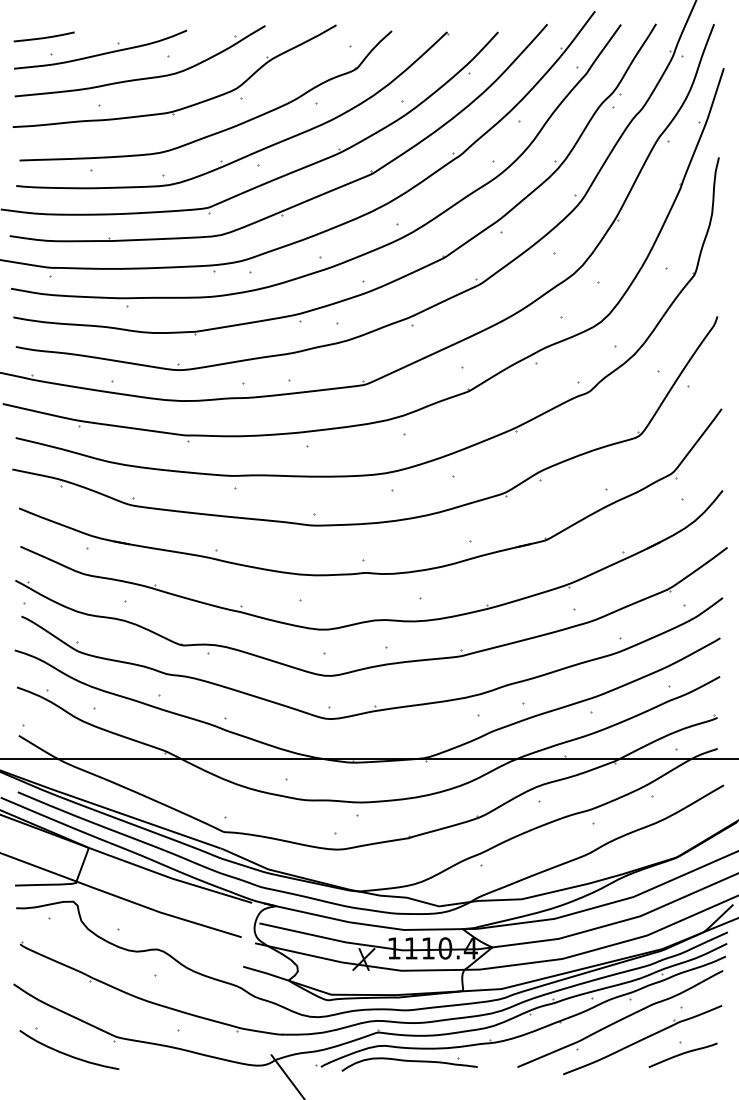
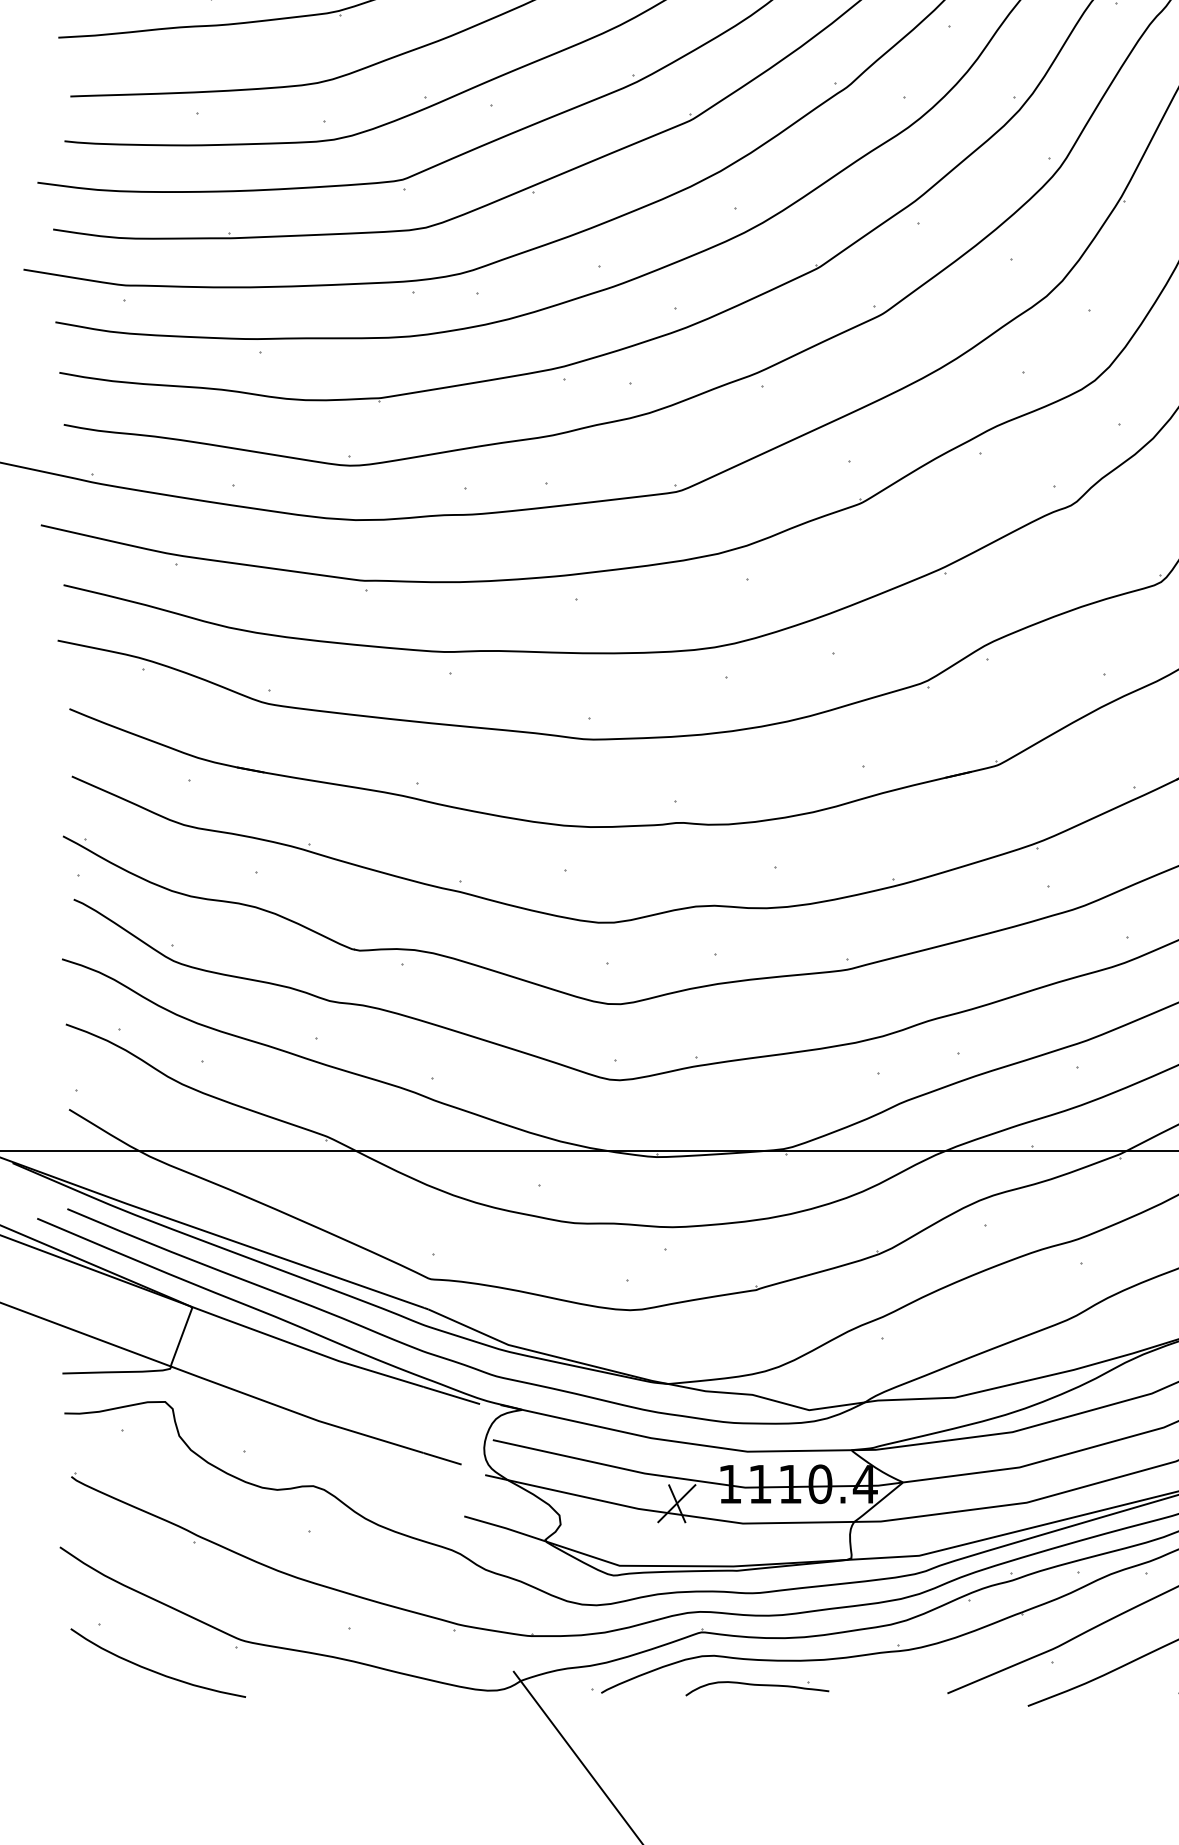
part: (409, 1064) -> (757, 1688), size x0.6

